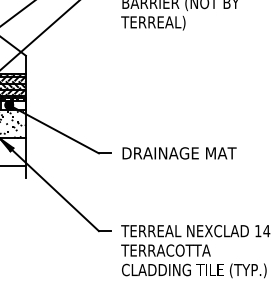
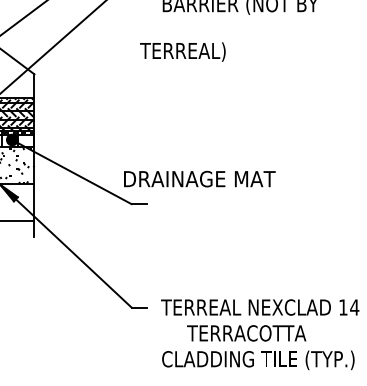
text: (153, 22) -> (182, 51), moved
text: (179, 152) -> (199, 178), moved
text: (165, 250) -> (246, 333), moved

